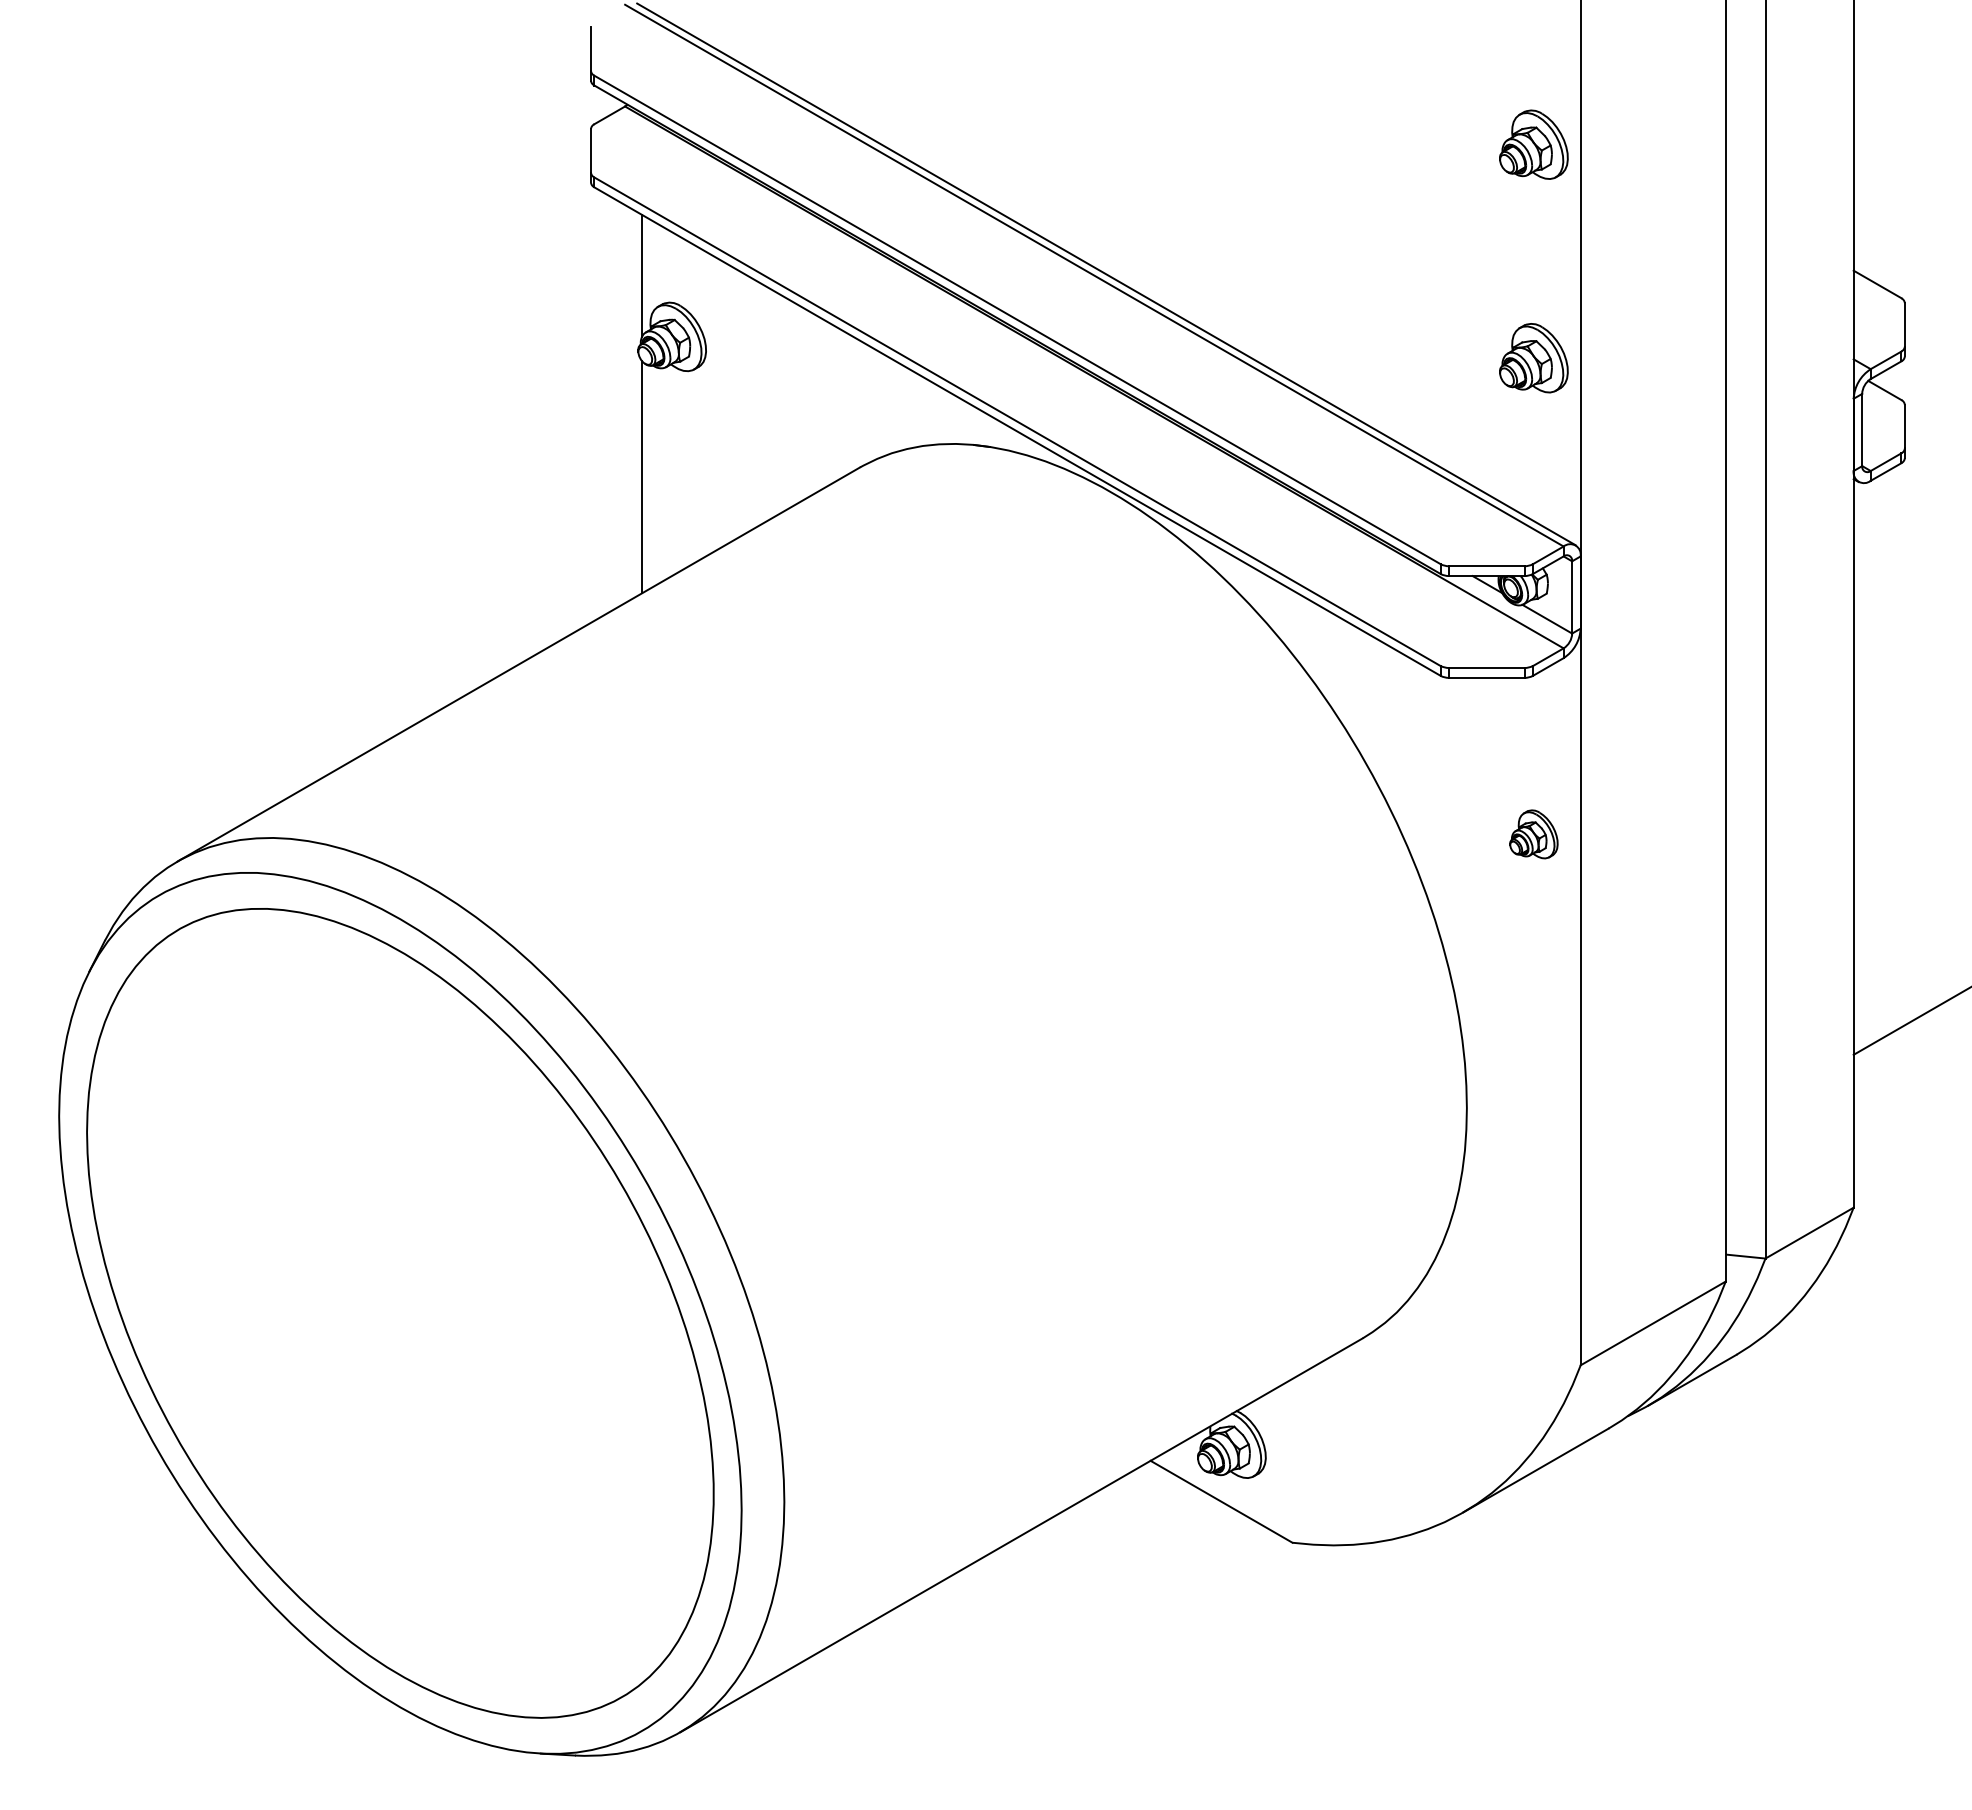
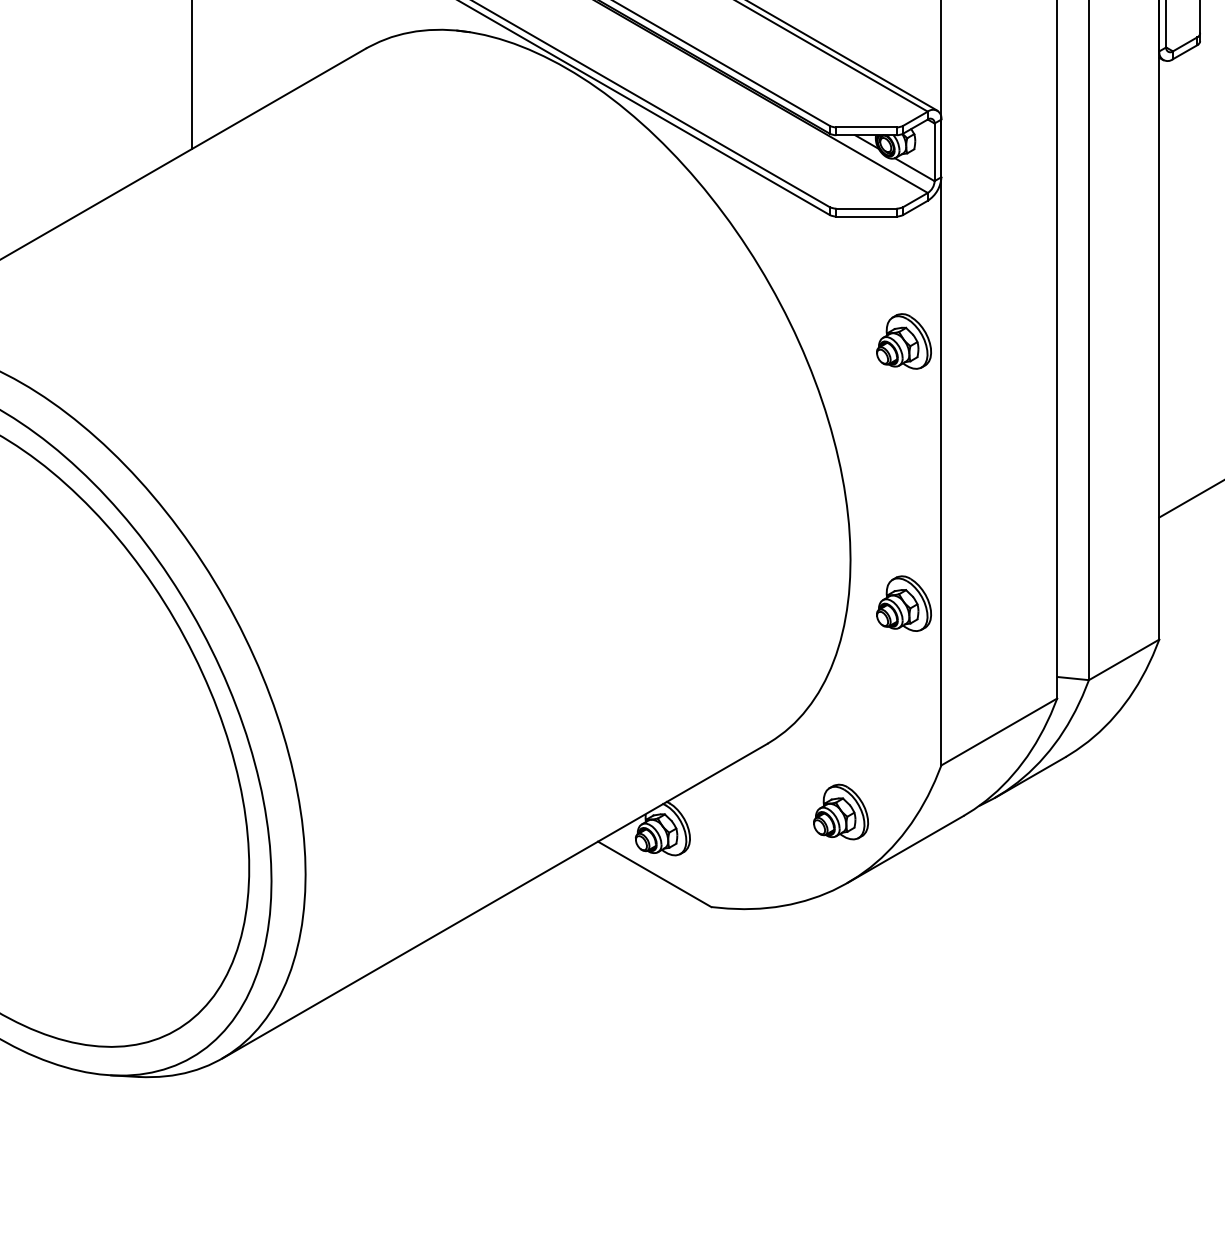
part: (1533, 834) -> (903, 341), size x1.43
part: (1533, 1162) -> (903, 603), added
part: (1454, 1423) -> (840, 811), added

